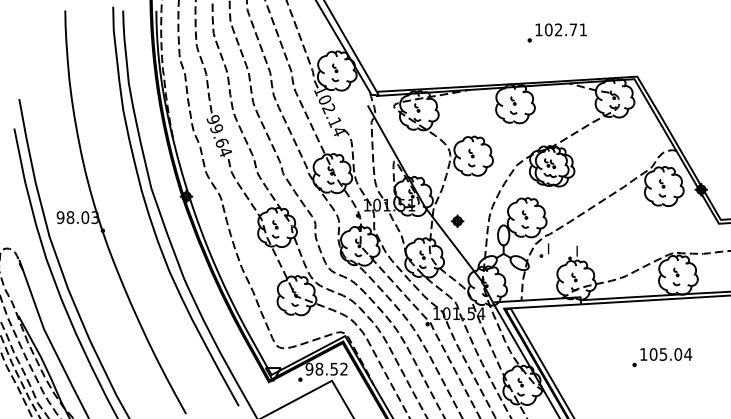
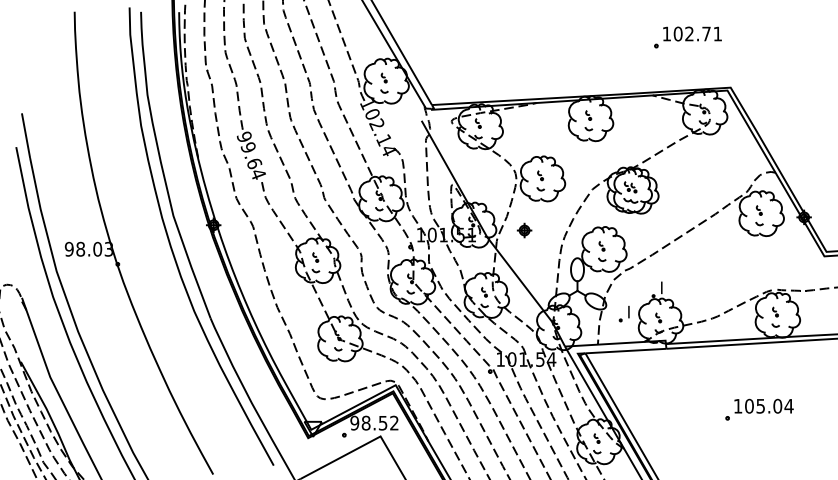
part: (556, 32) -> (687, 37), moved
part: (457, 221) -> (524, 230), moved
part: (543, 250) -> (623, 314), moved

